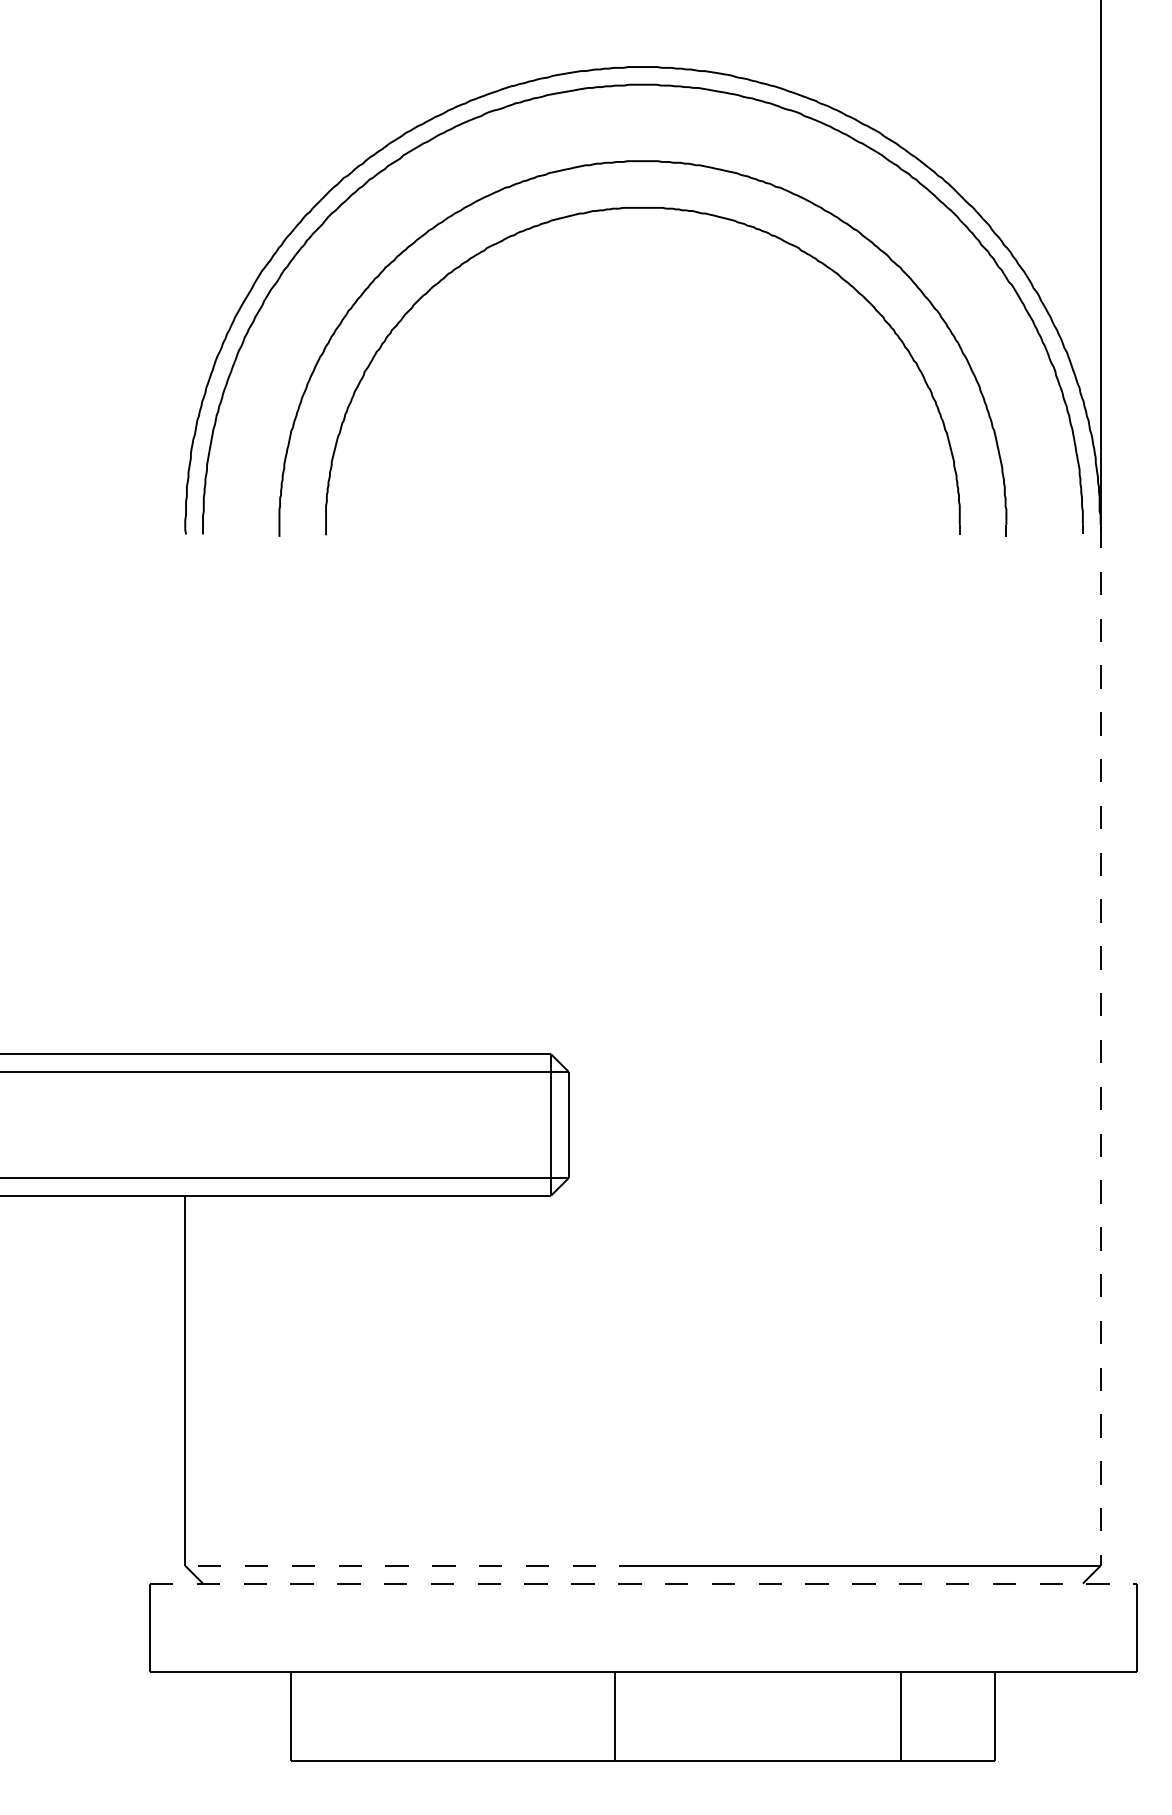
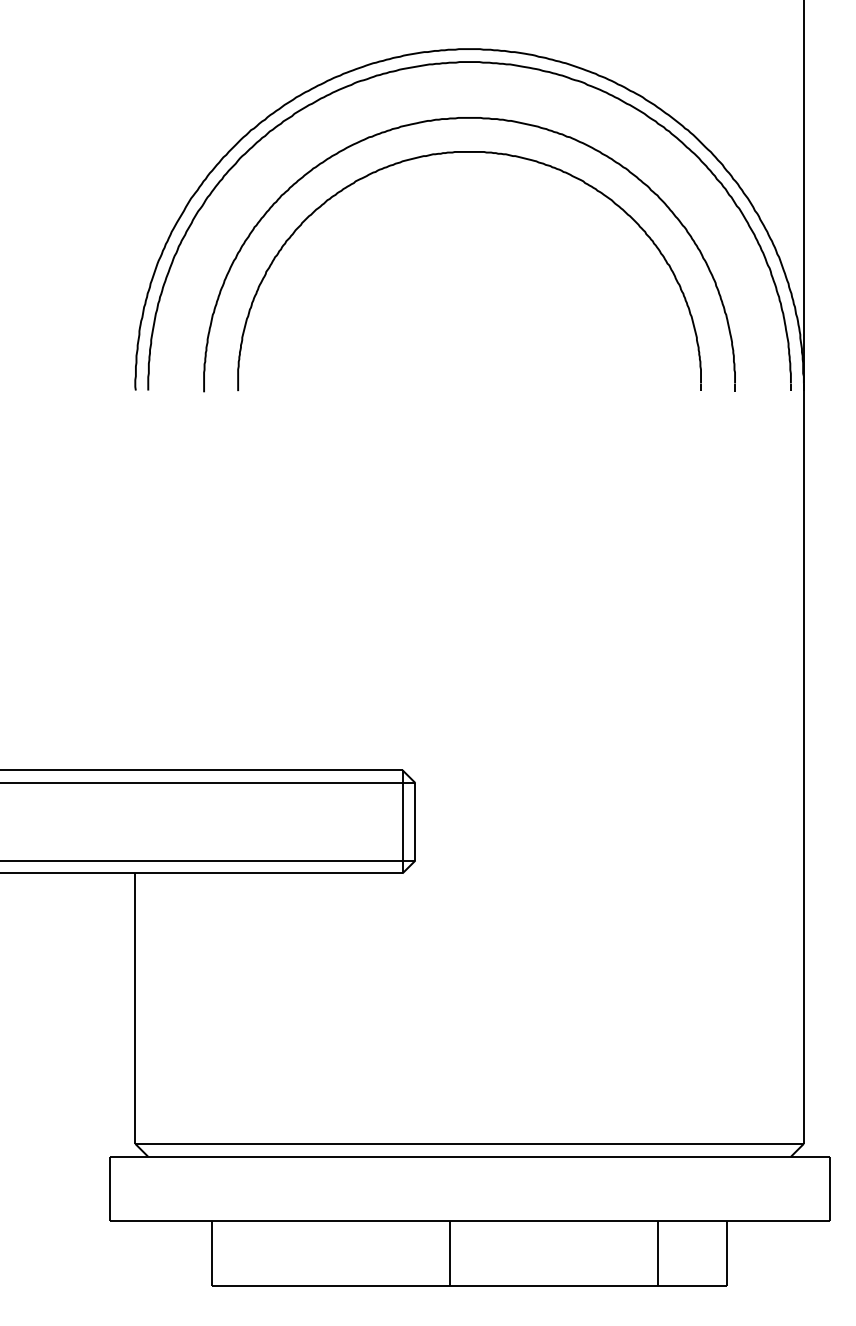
line: (1100, 1045) -> (803, 763), dashed -> solid
line: (414, 1565) -> (302, 1143), dashed -> solid
line: (643, 1583) -> (469, 1156), dashed -> solid

